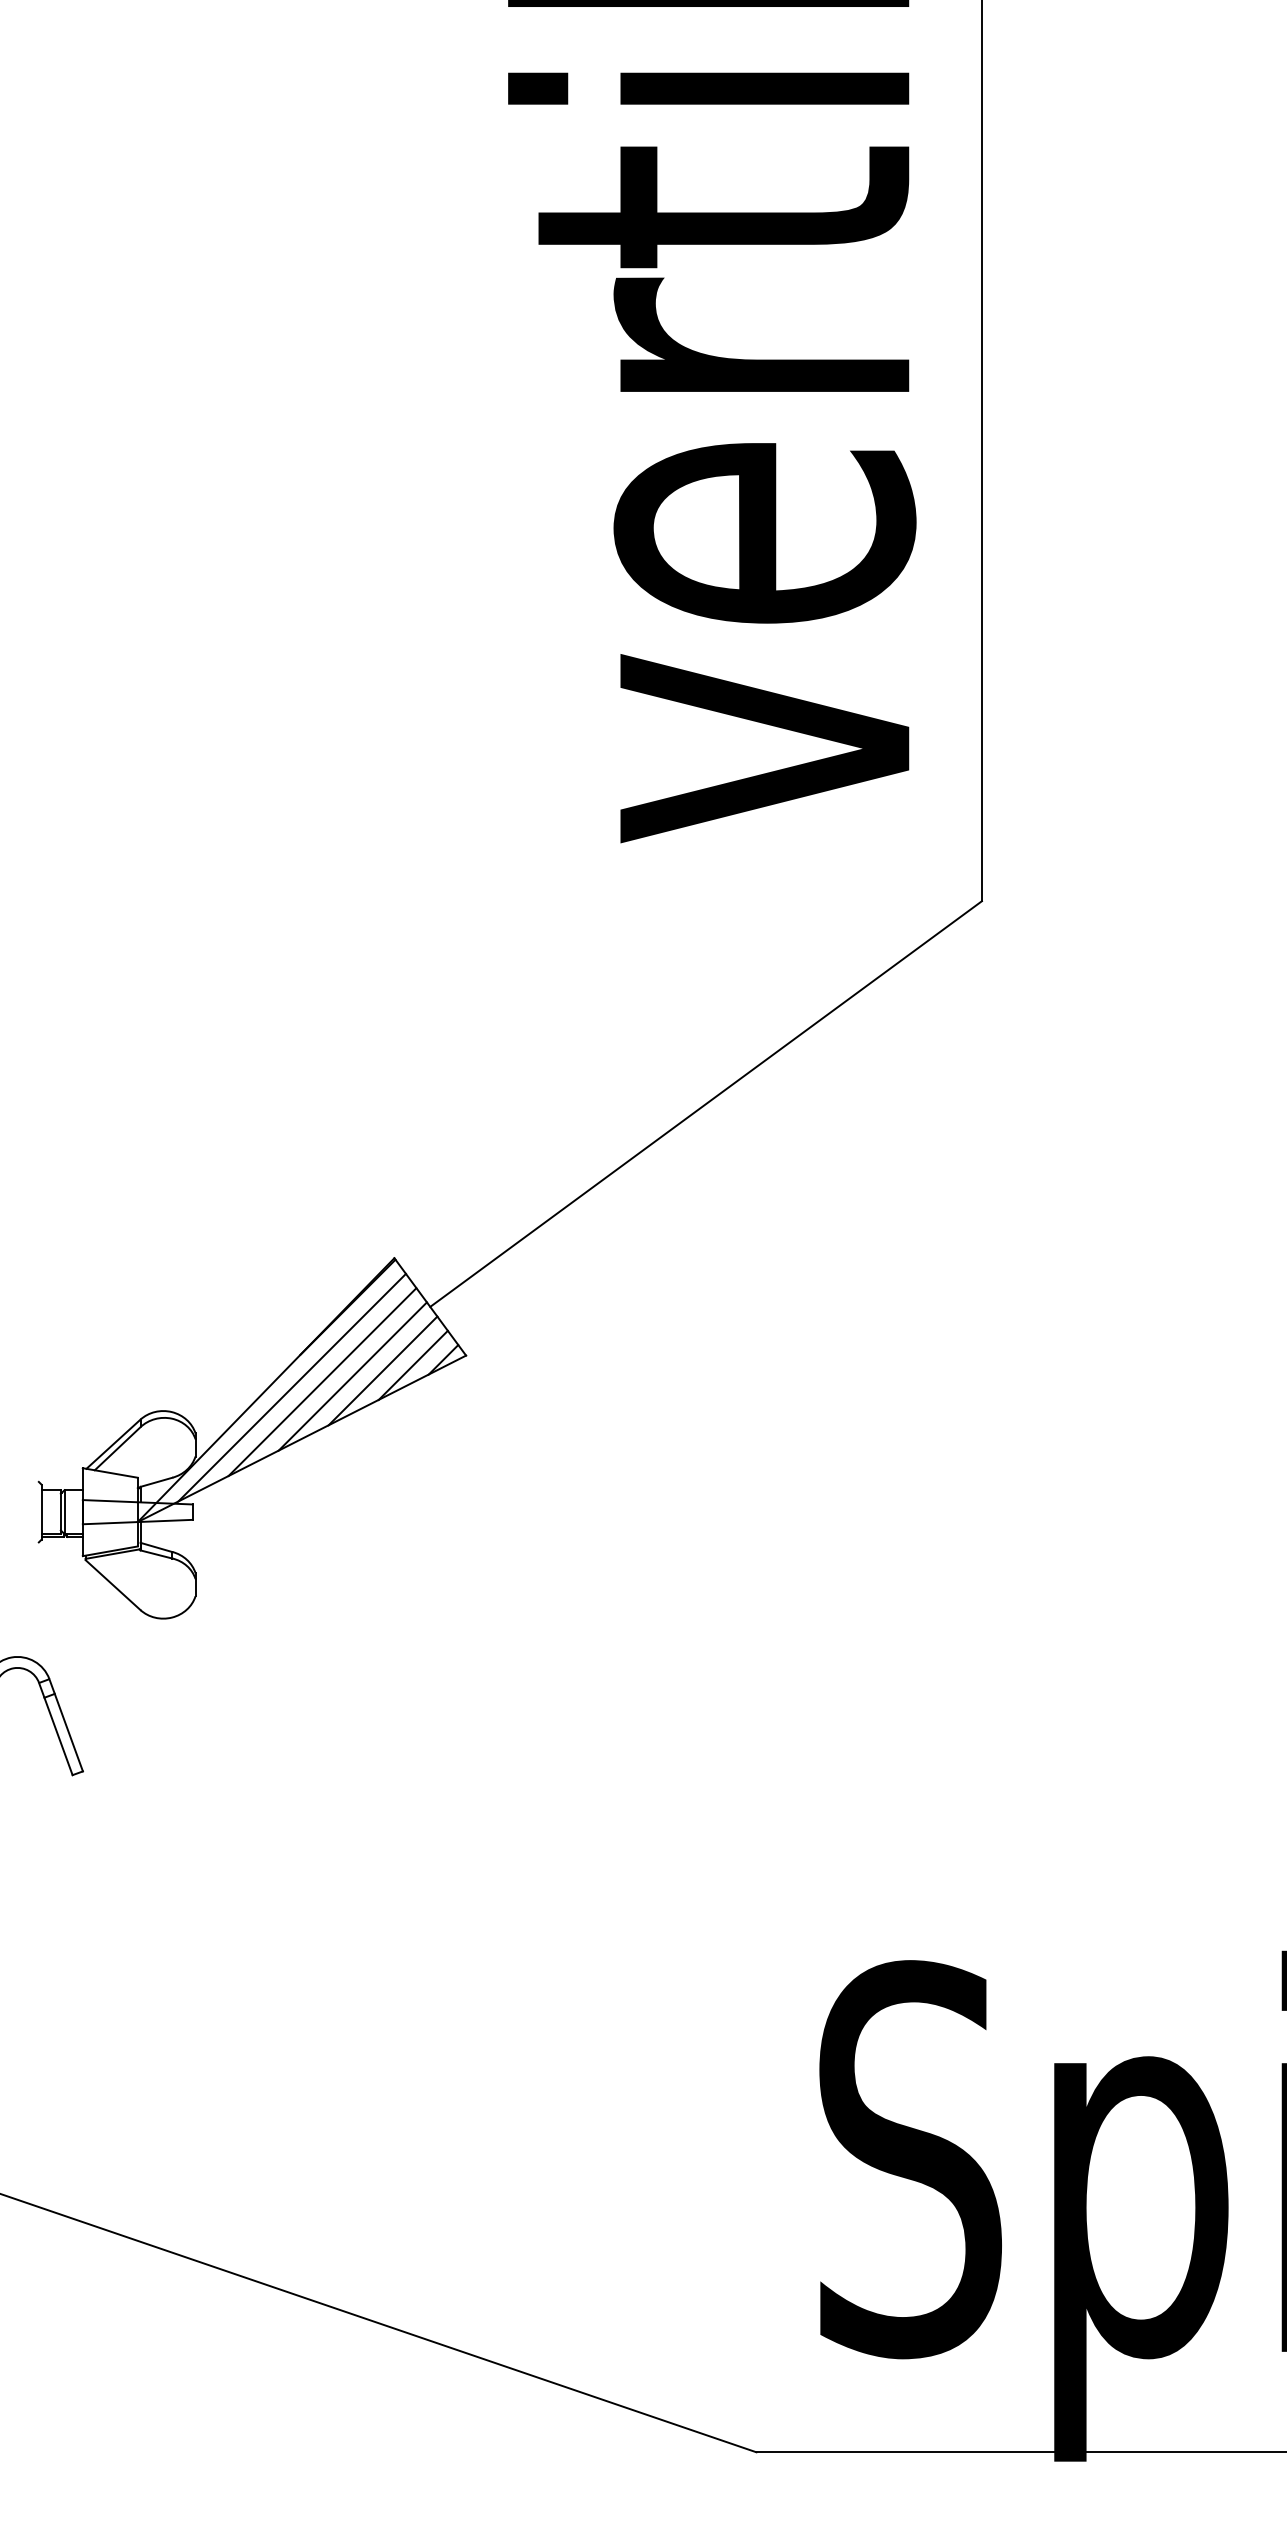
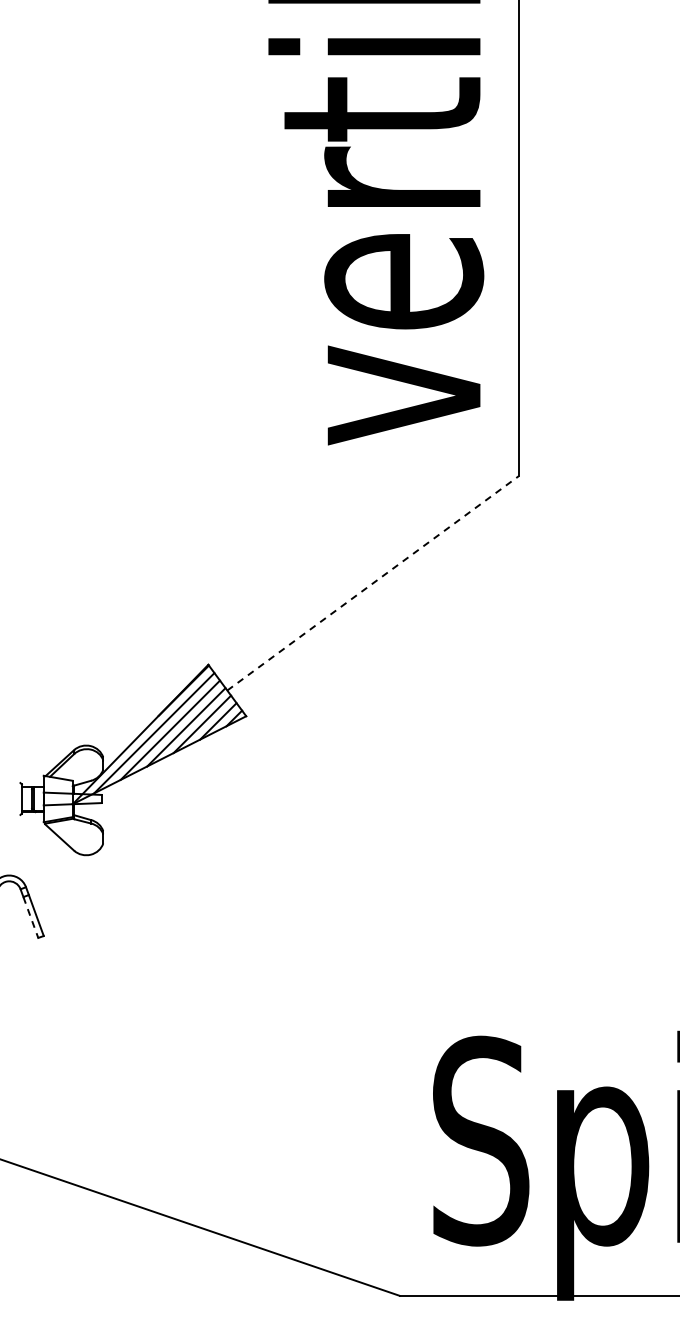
line: (706, 1104) -> (373, 583), solid -> dashed
line: (57, 1736) -> (30, 917), solid -> dashed

